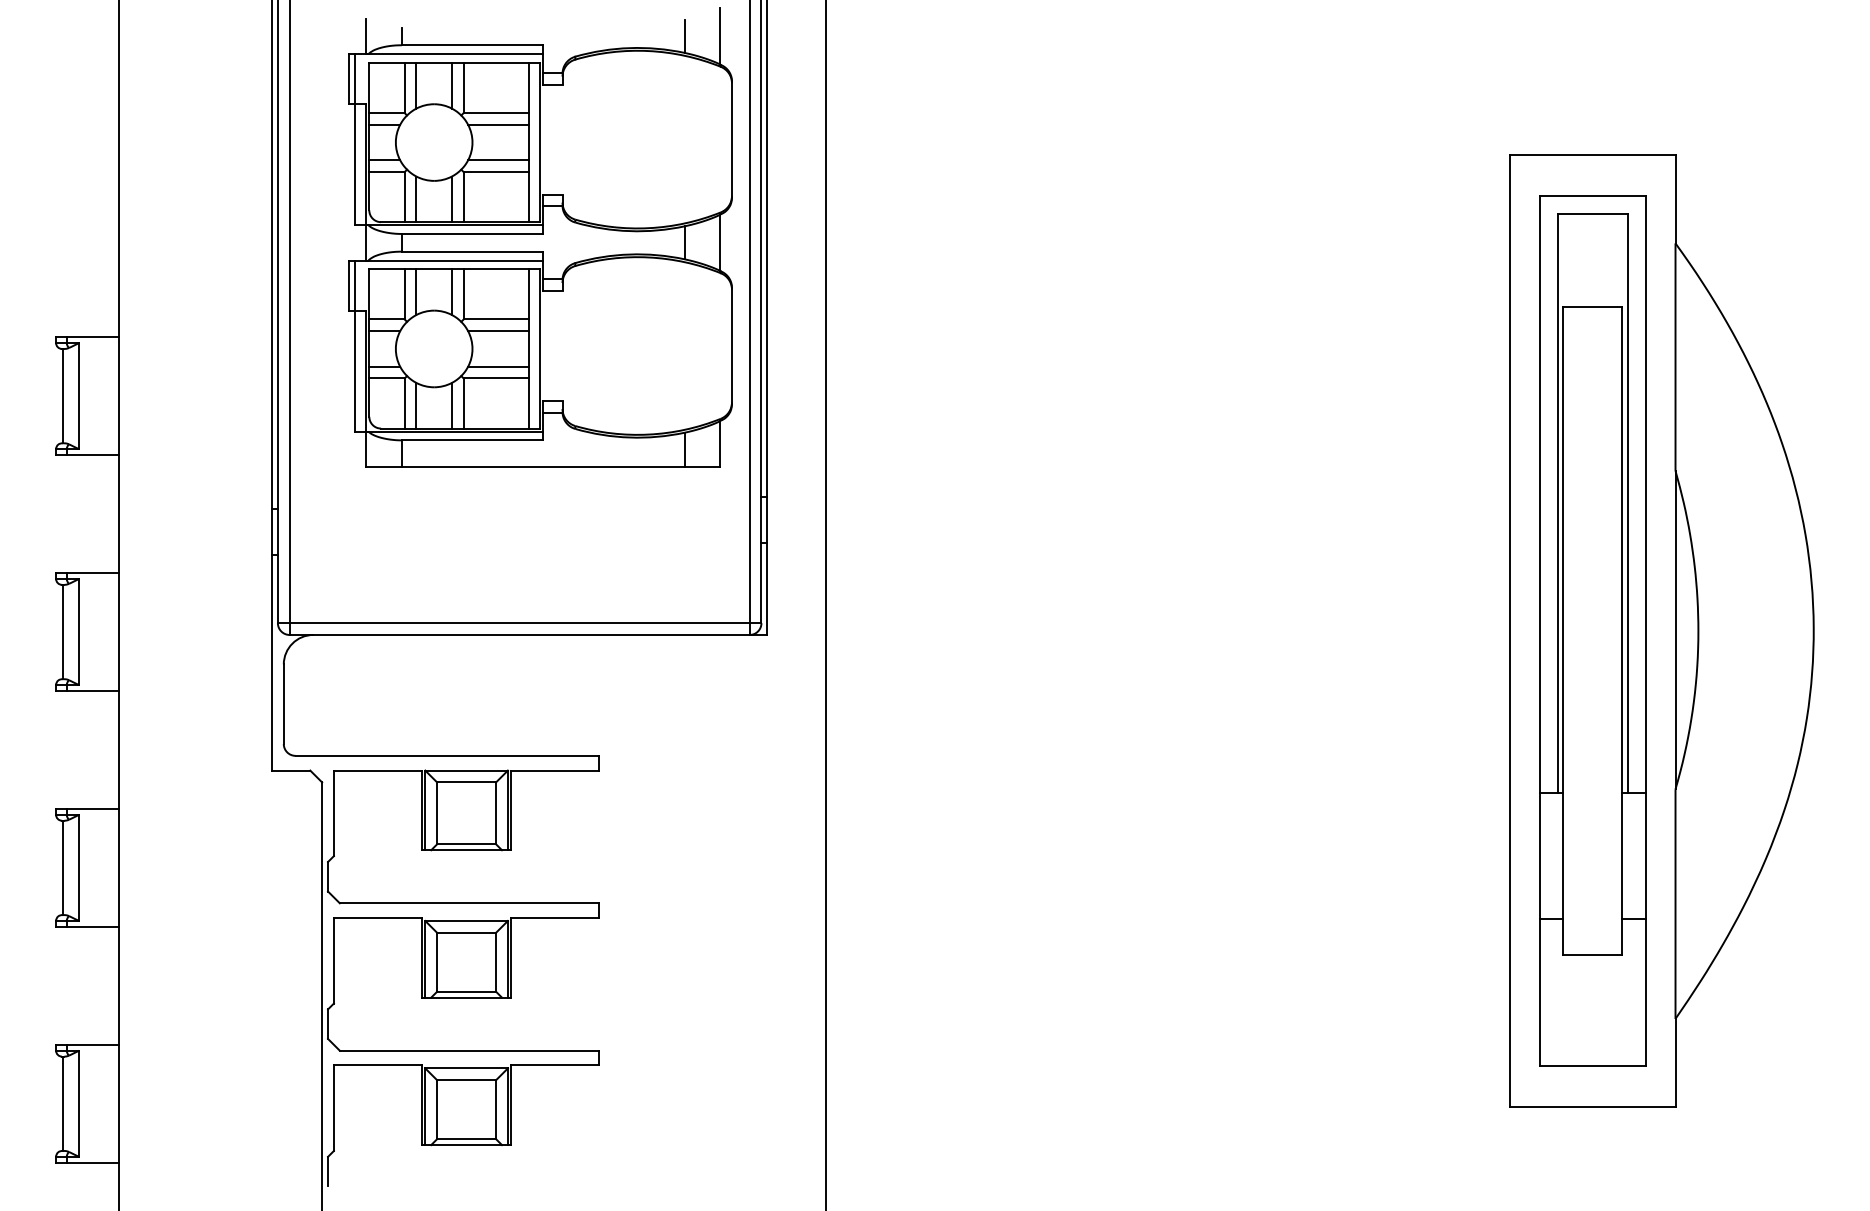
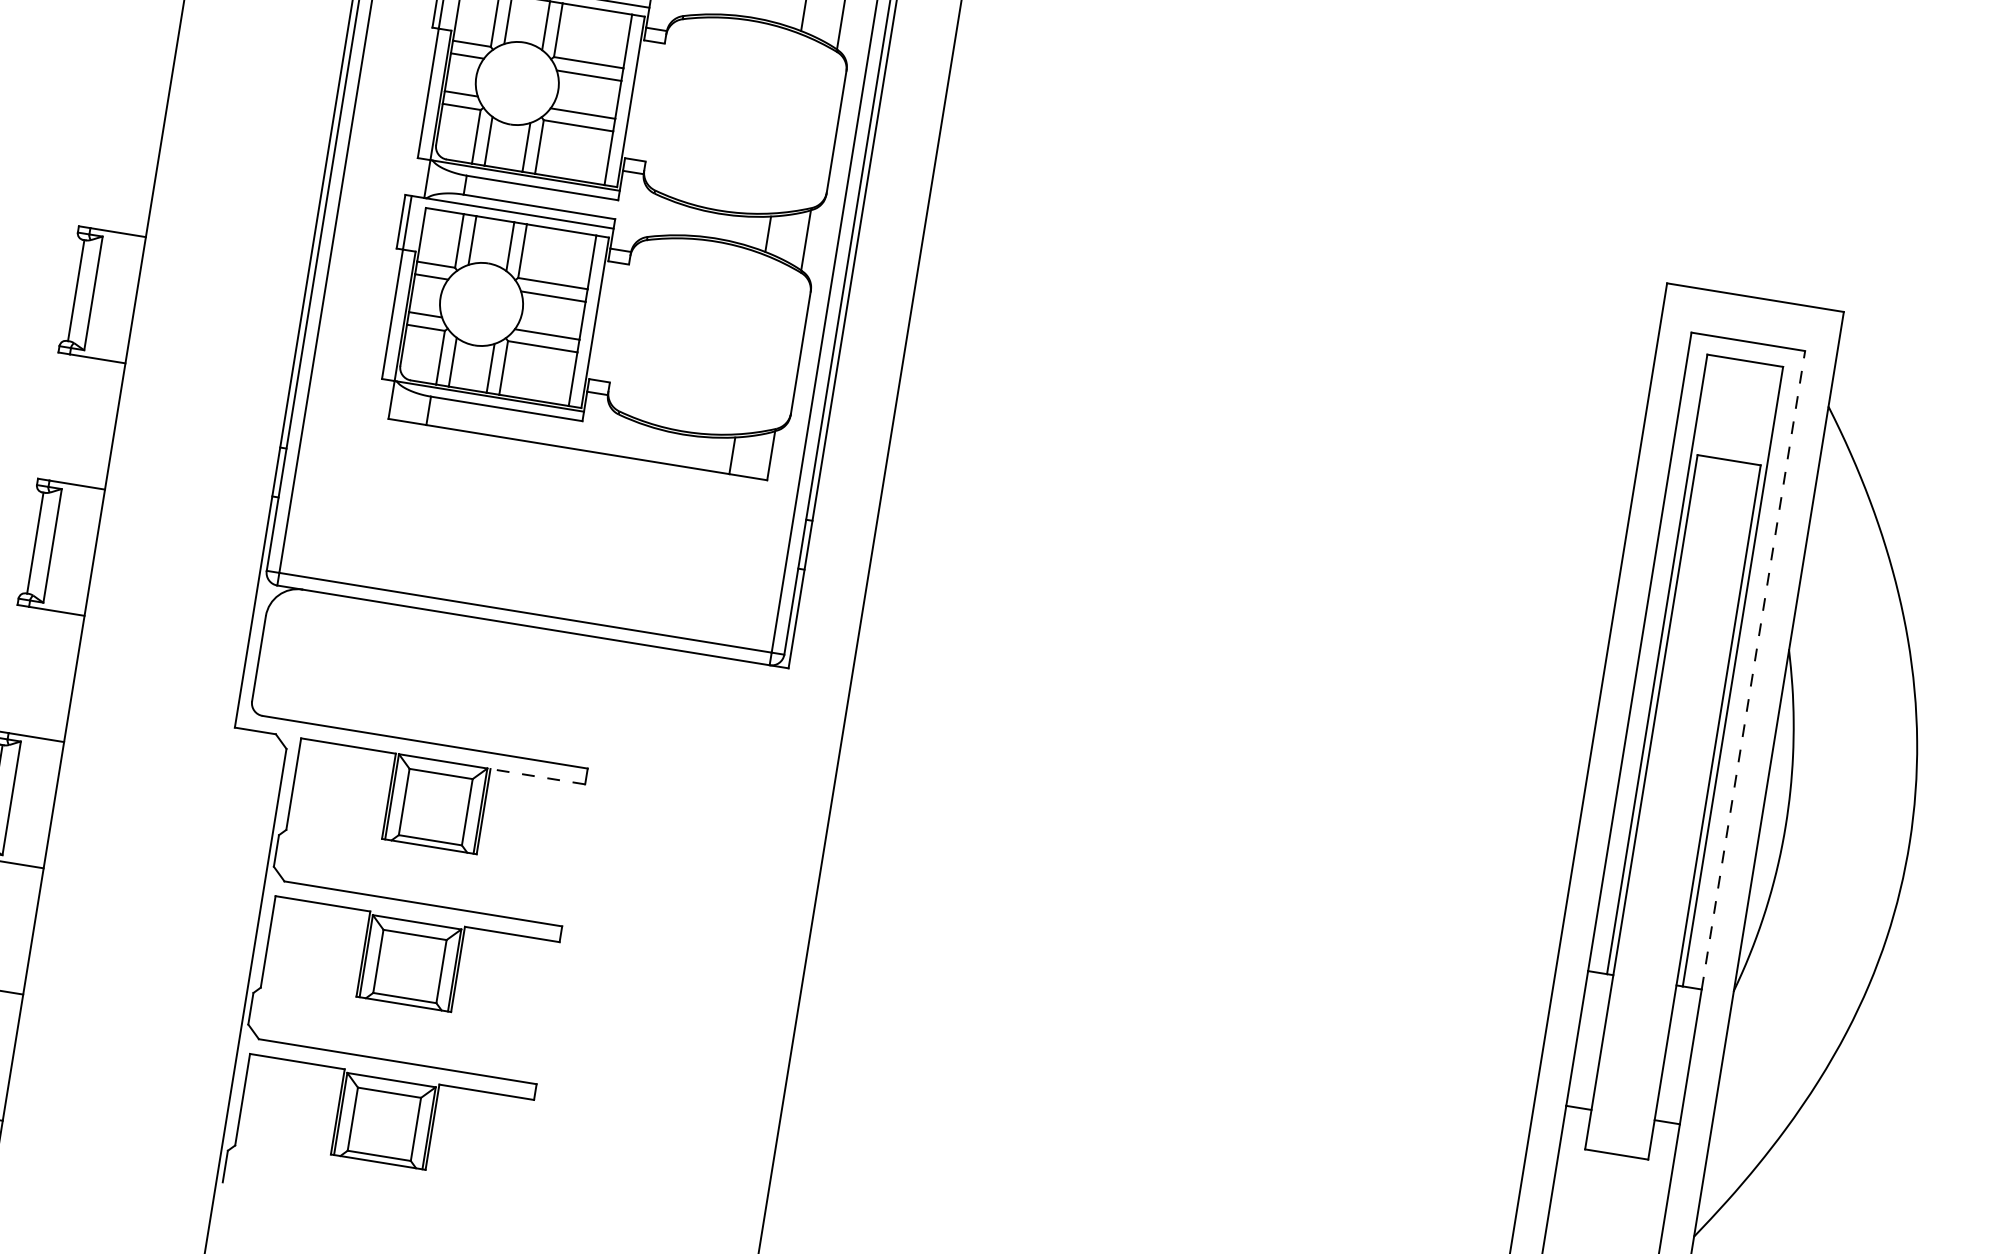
line: (1646, 493) -> (1754, 669), solid -> dashed
line: (554, 770) -> (537, 776), solid -> dashed

